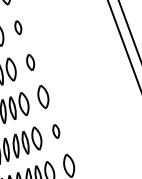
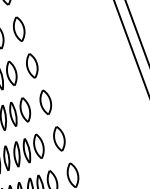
part: (18, 27) -> (19, 28), size x1.67
part: (30, 62) -> (32, 65), size x1.43
part: (56, 131) -> (59, 138), size x1.67

